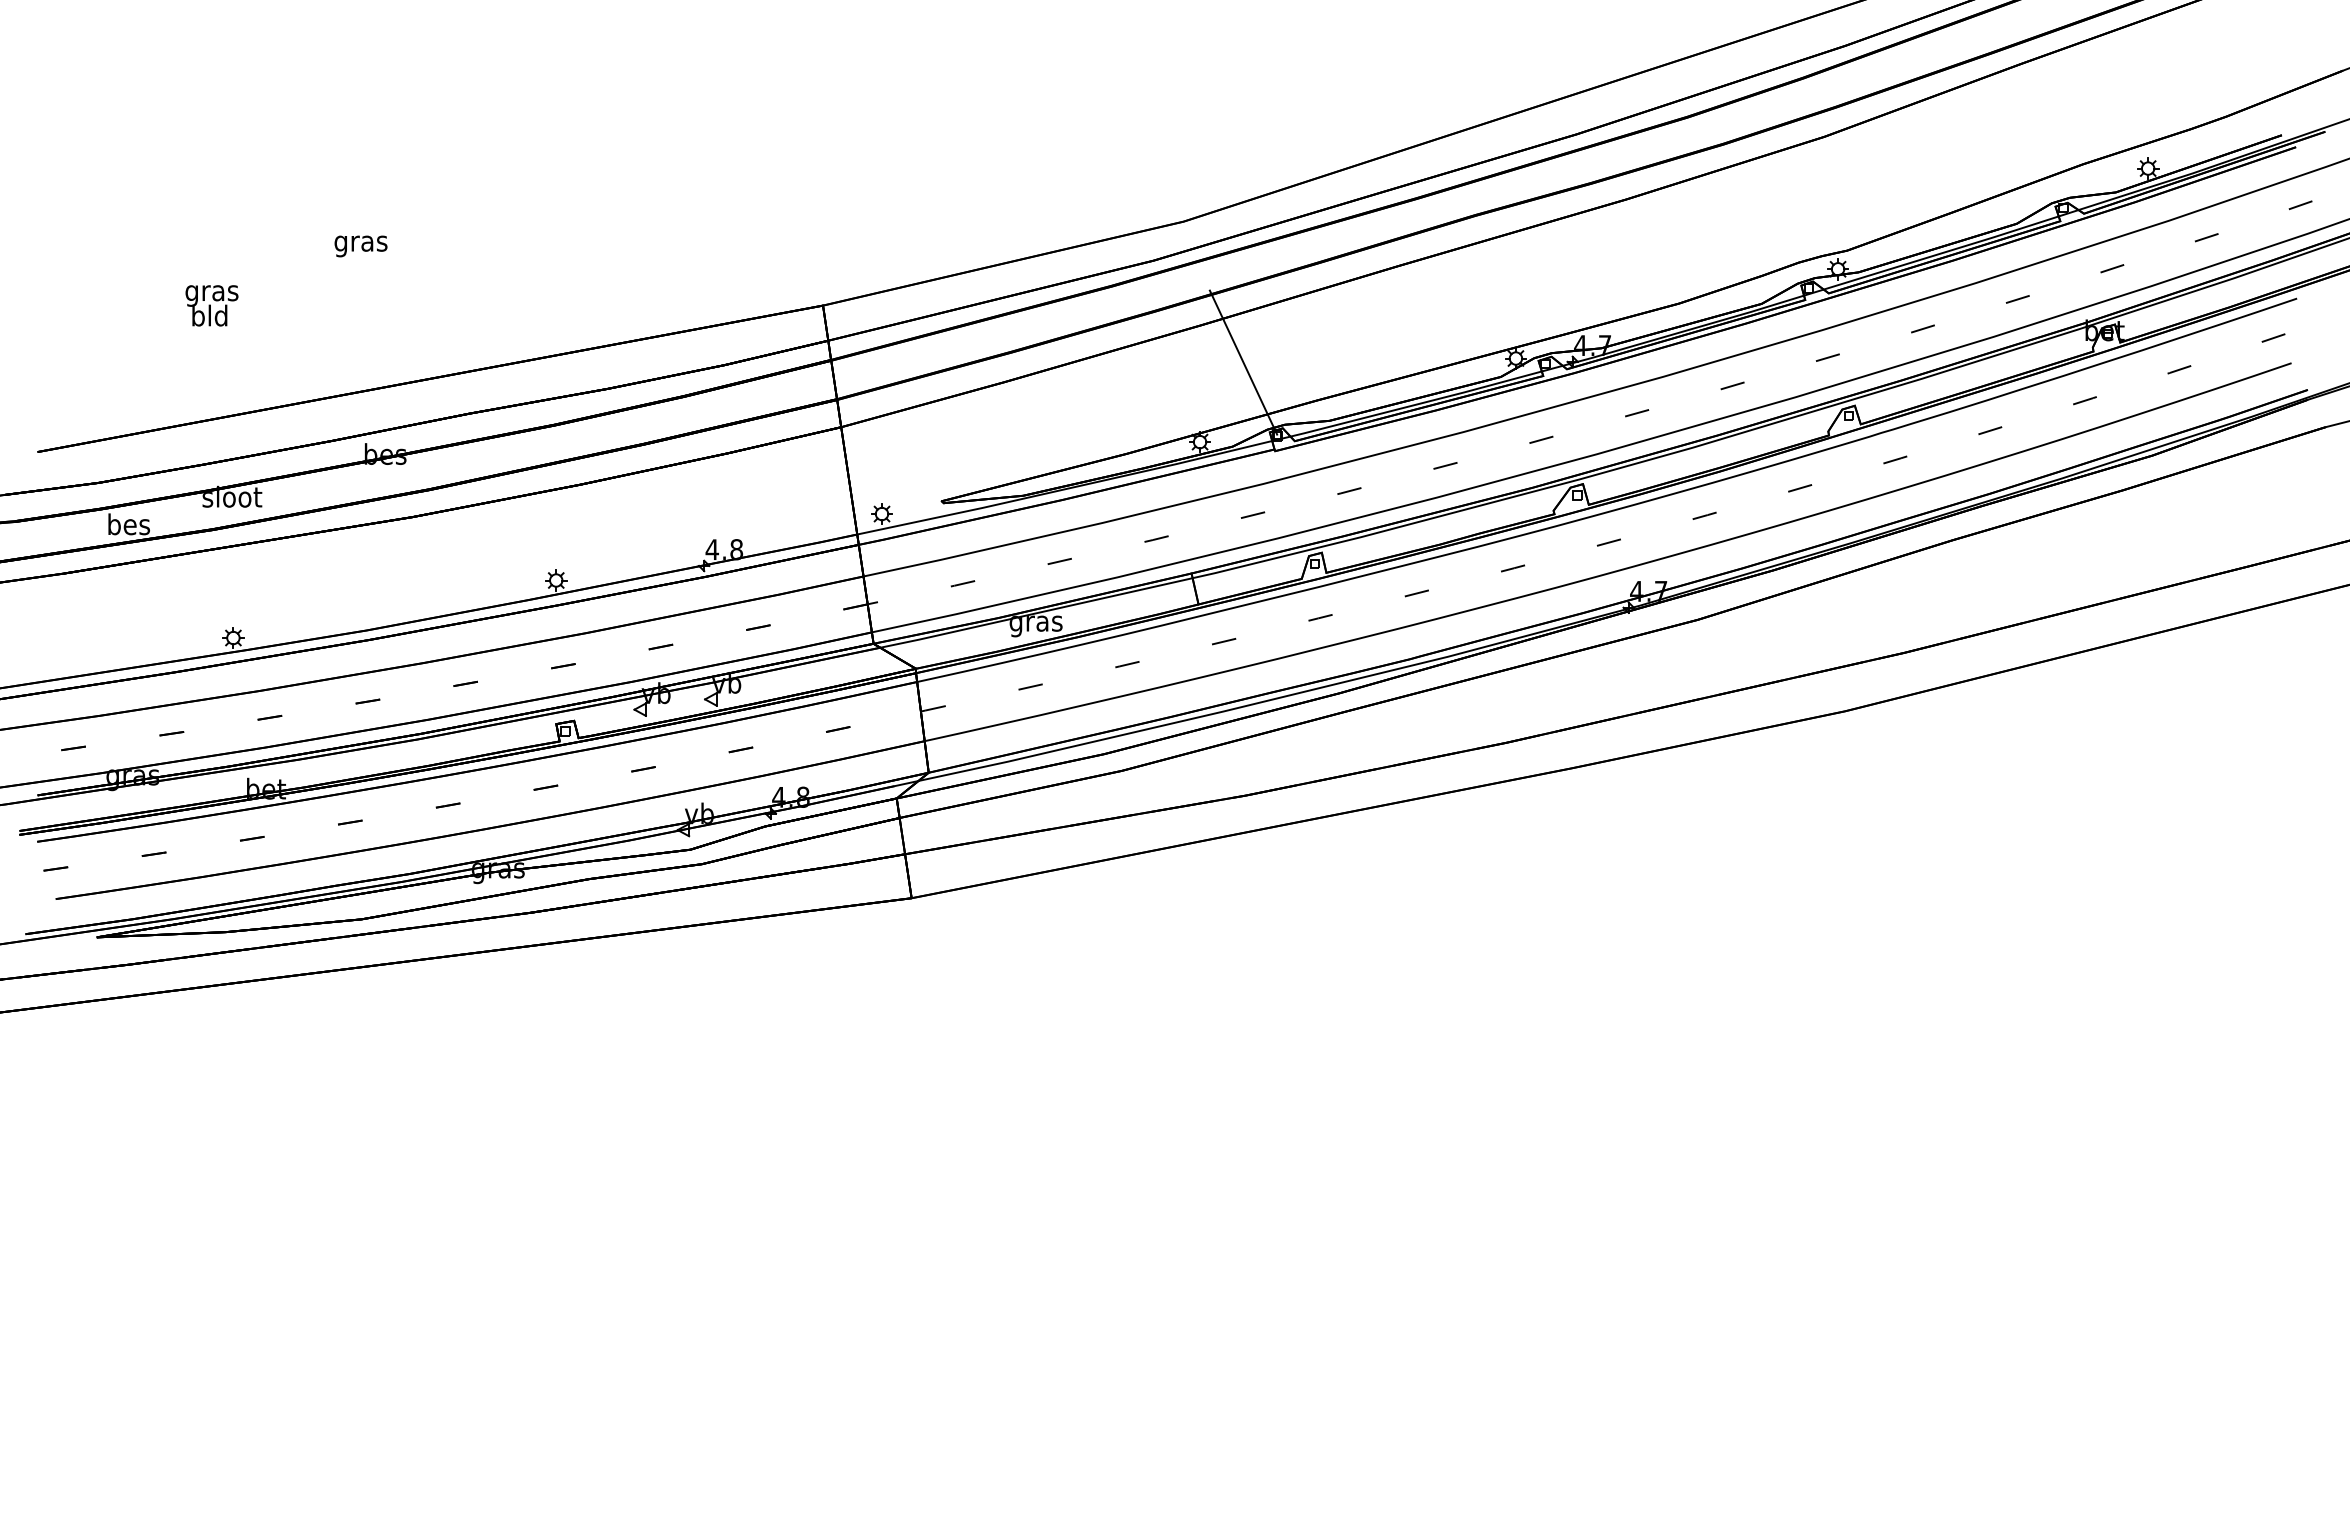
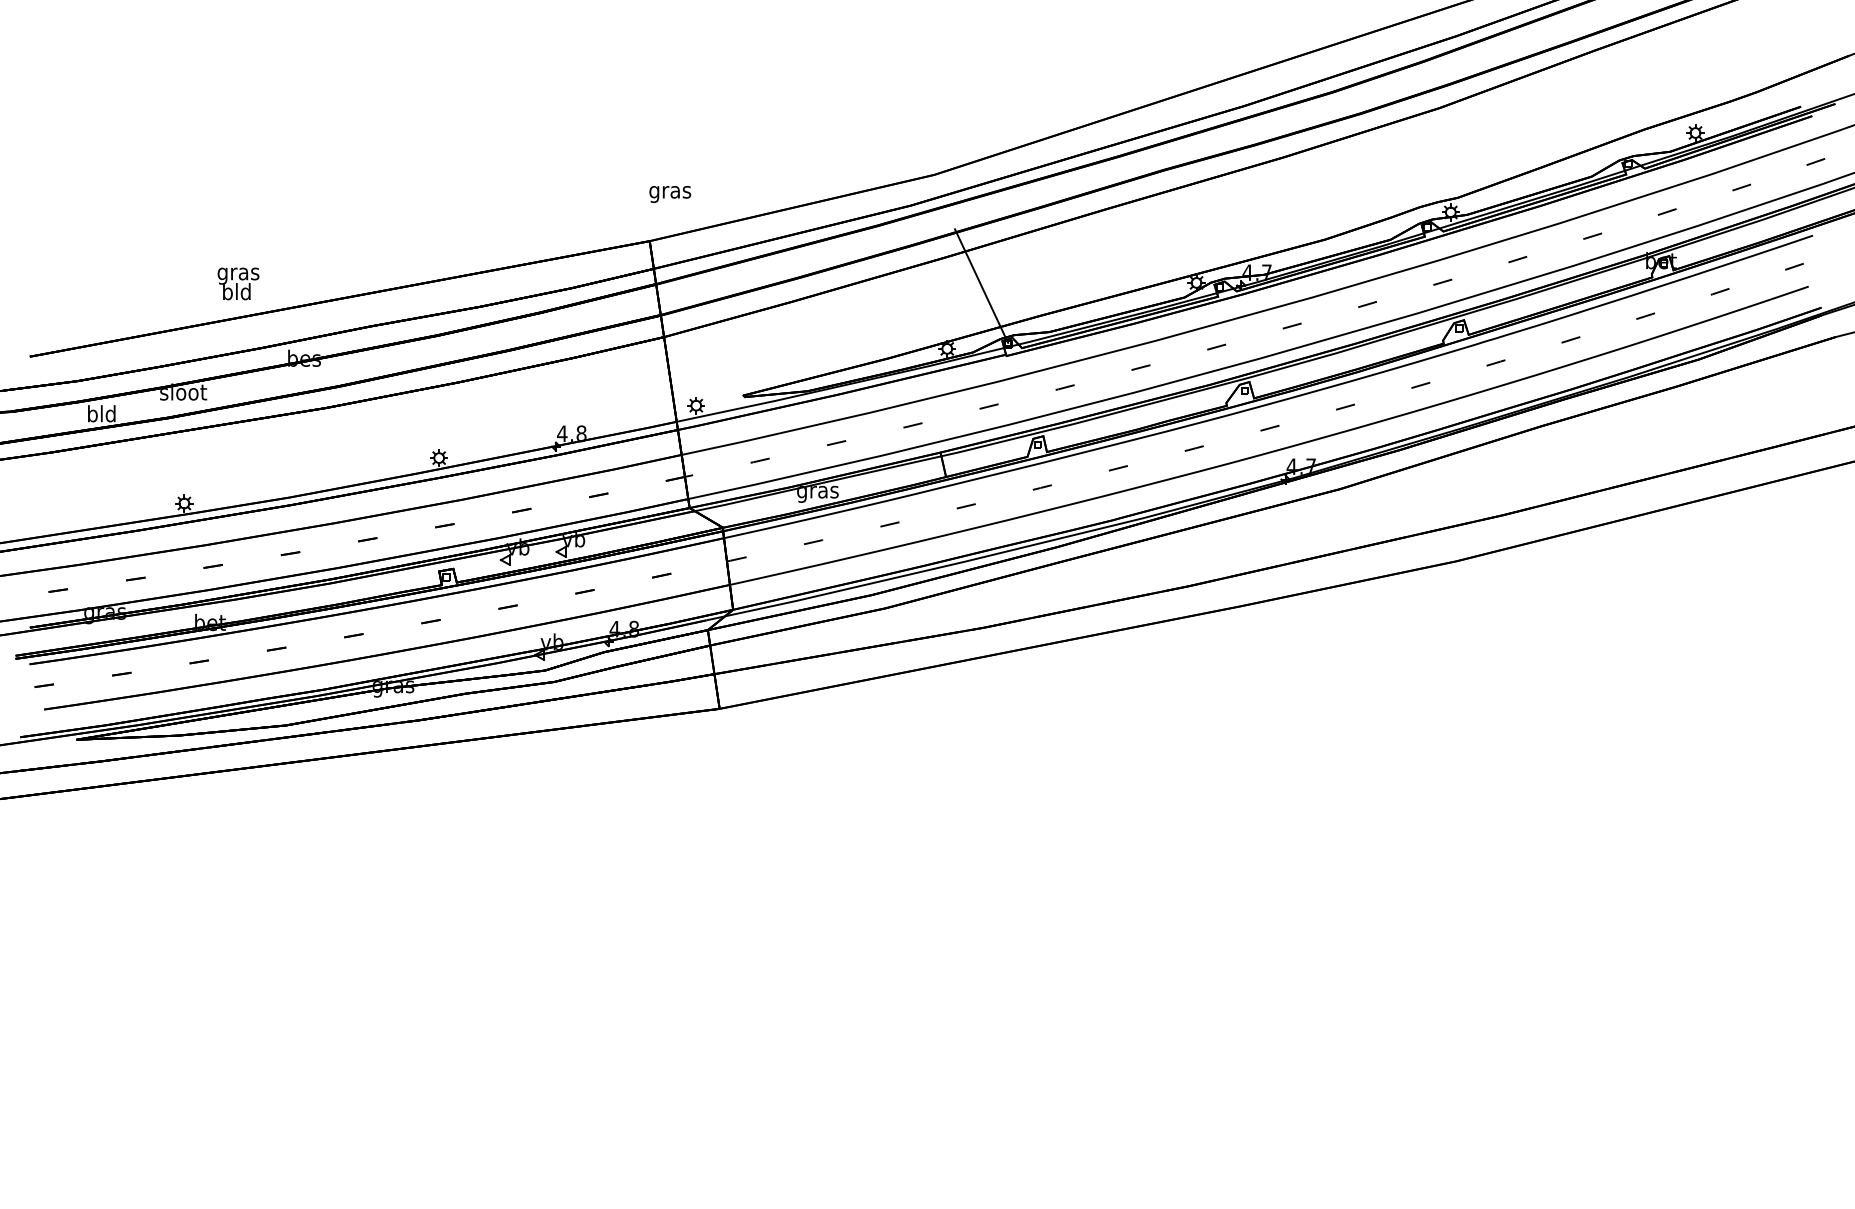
text: (360, 246) -> (669, 194), moved
text: (211, 305) -> (238, 283), moved
text: (129, 524) -> (102, 413), bes -> bld

